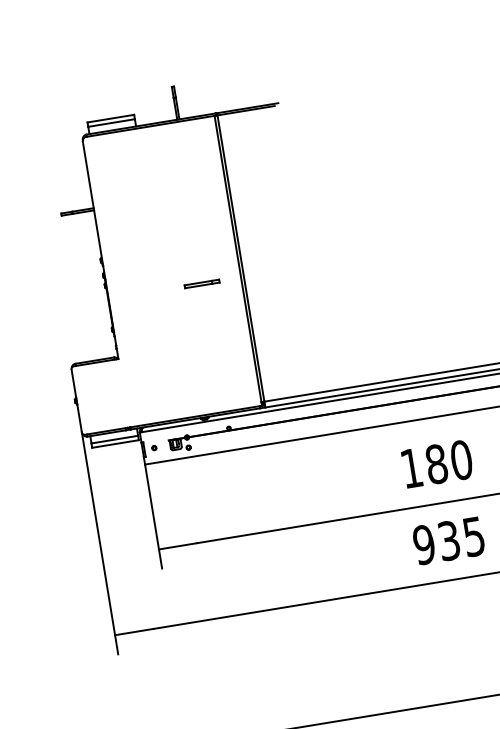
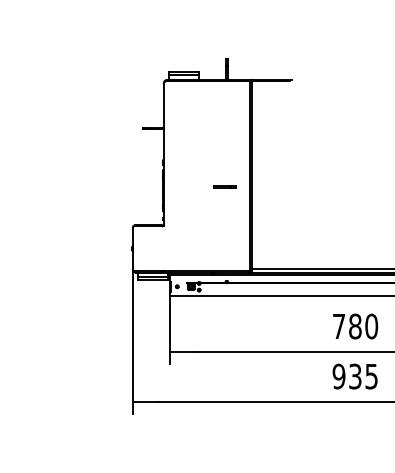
text: (412, 468) -> (339, 326), 180 -> 780

